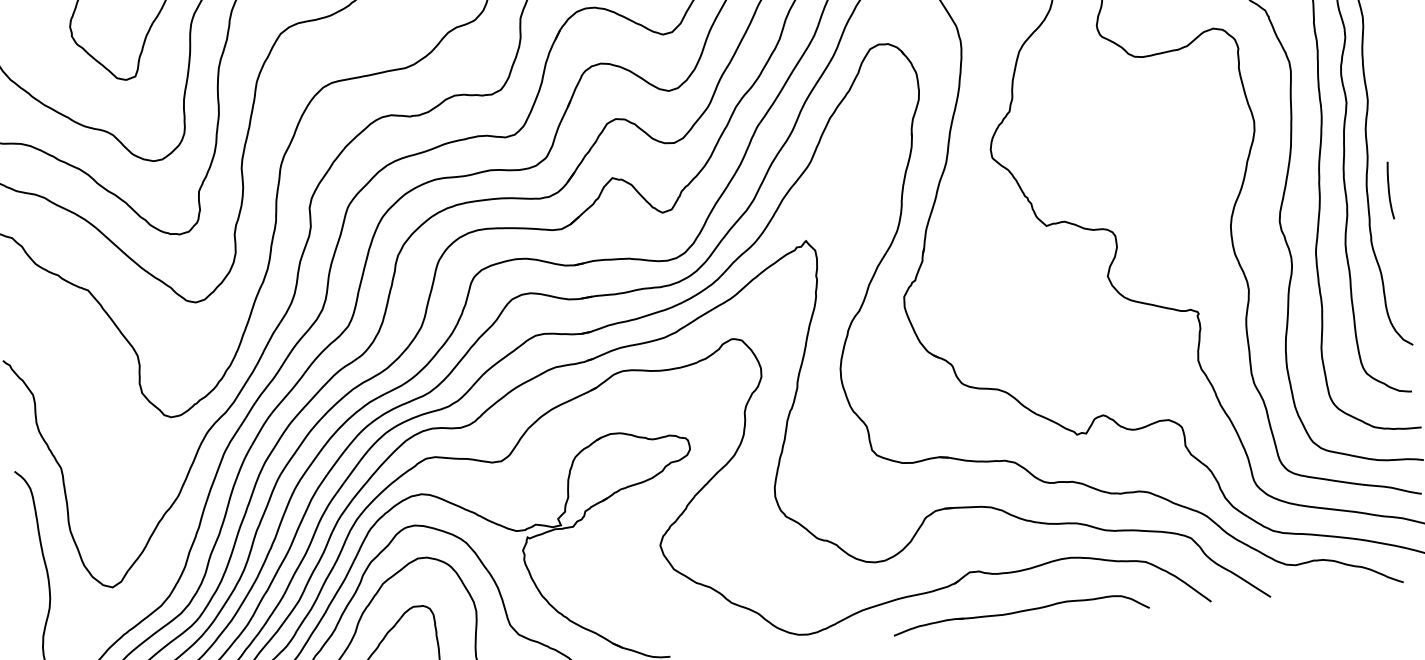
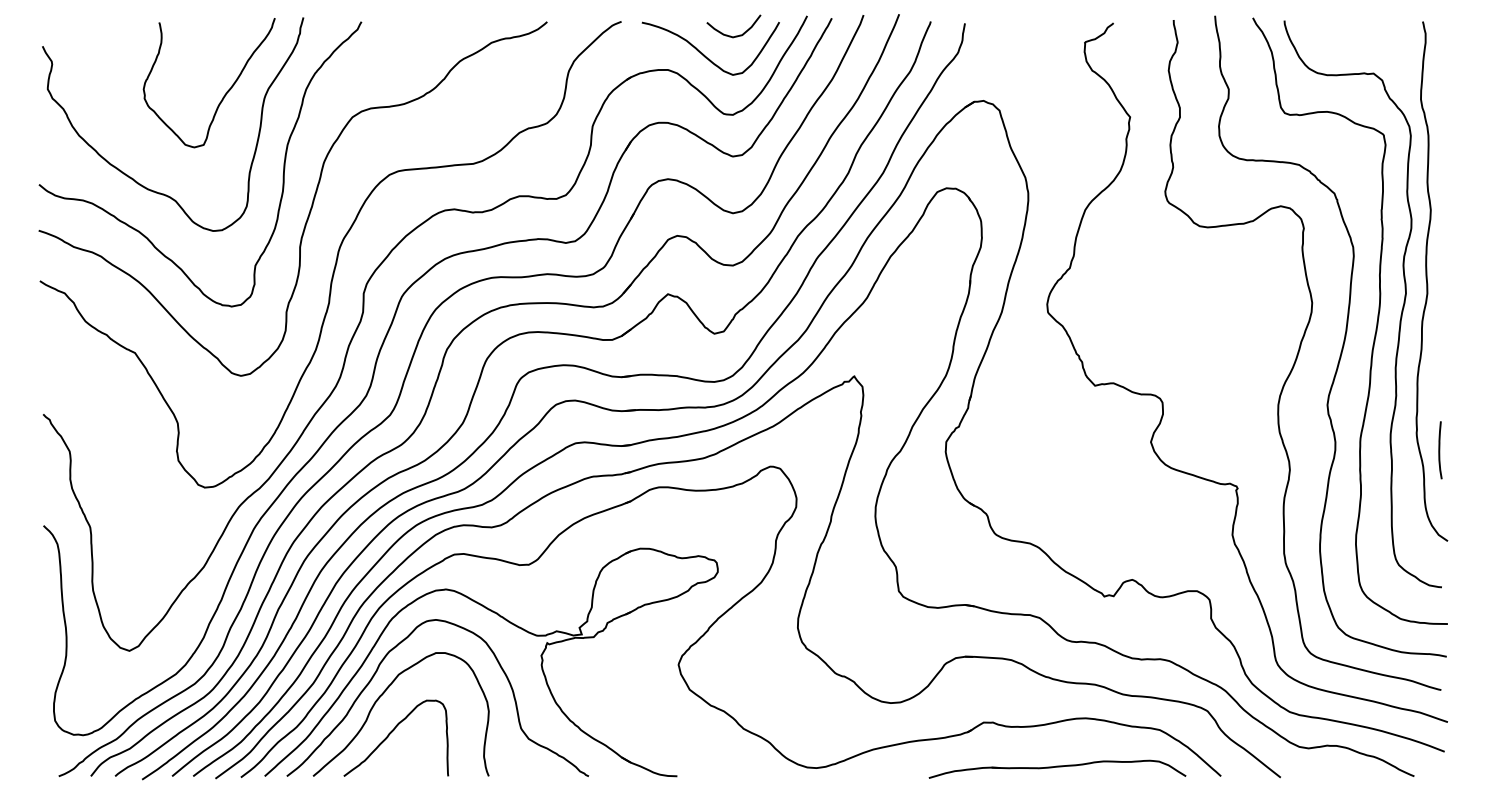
curve: (1390, 190) -> (1440, 450), moved
part: (1020, 613) -> (1057, 768), moved

